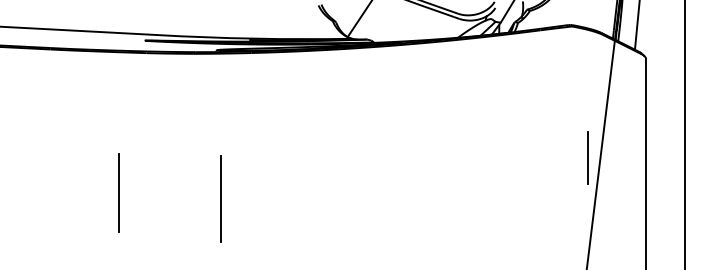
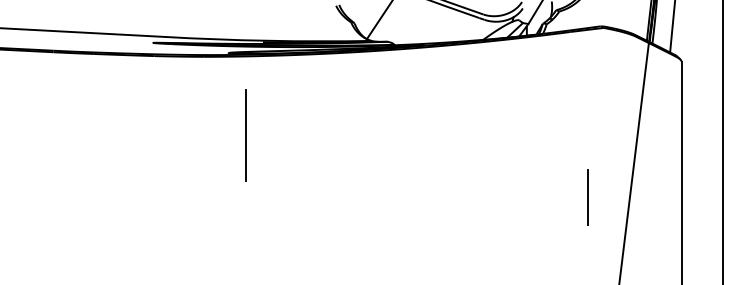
line: (587, 157) -> (587, 196), moved
line: (119, 192) -> (126, 203), removed
line: (220, 198) -> (245, 135), moved

